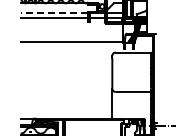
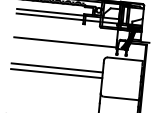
line: (54, 13) -> (50, 12), dashed -> solid
line: (66, 67) -> (57, 67), added
line: (66, 73) -> (56, 73), added

